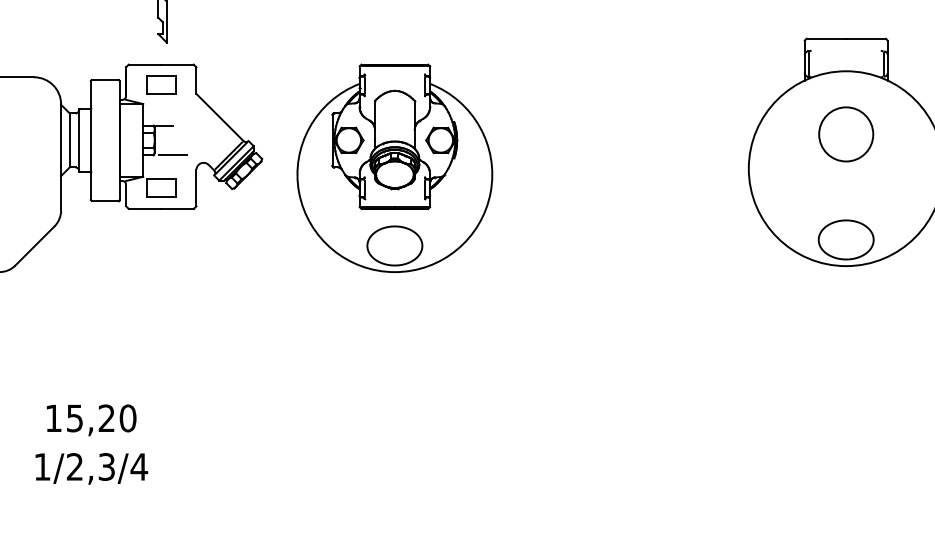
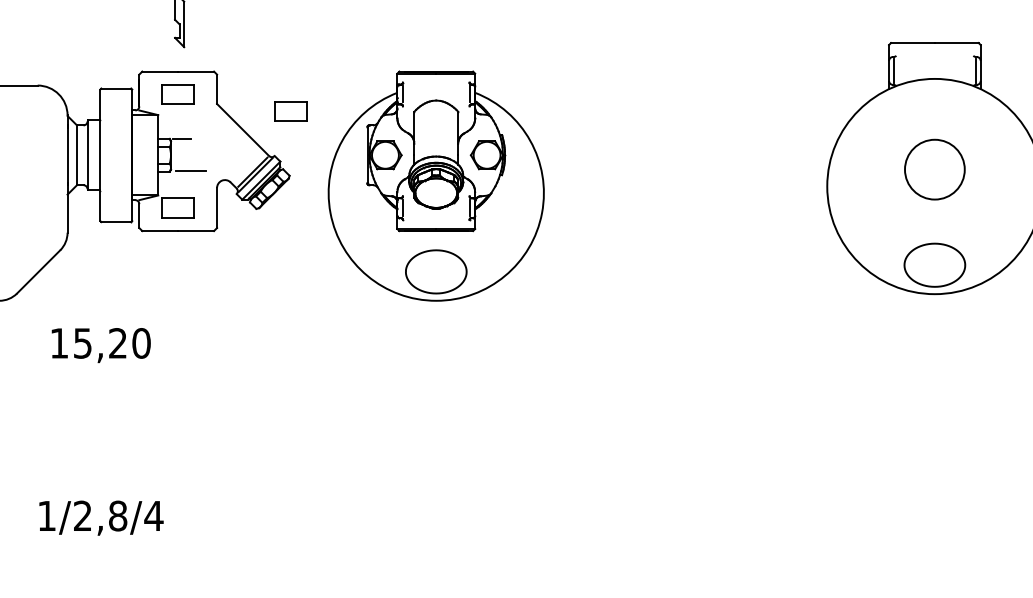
part: (262, 100) -> (290, 111), added
circle: (845, 134) -> (934, 169), moved
text: (90, 420) -> (100, 345), moved
text: (107, 466) -> (118, 515), 1/2,3/4 -> 1/2,8/4

